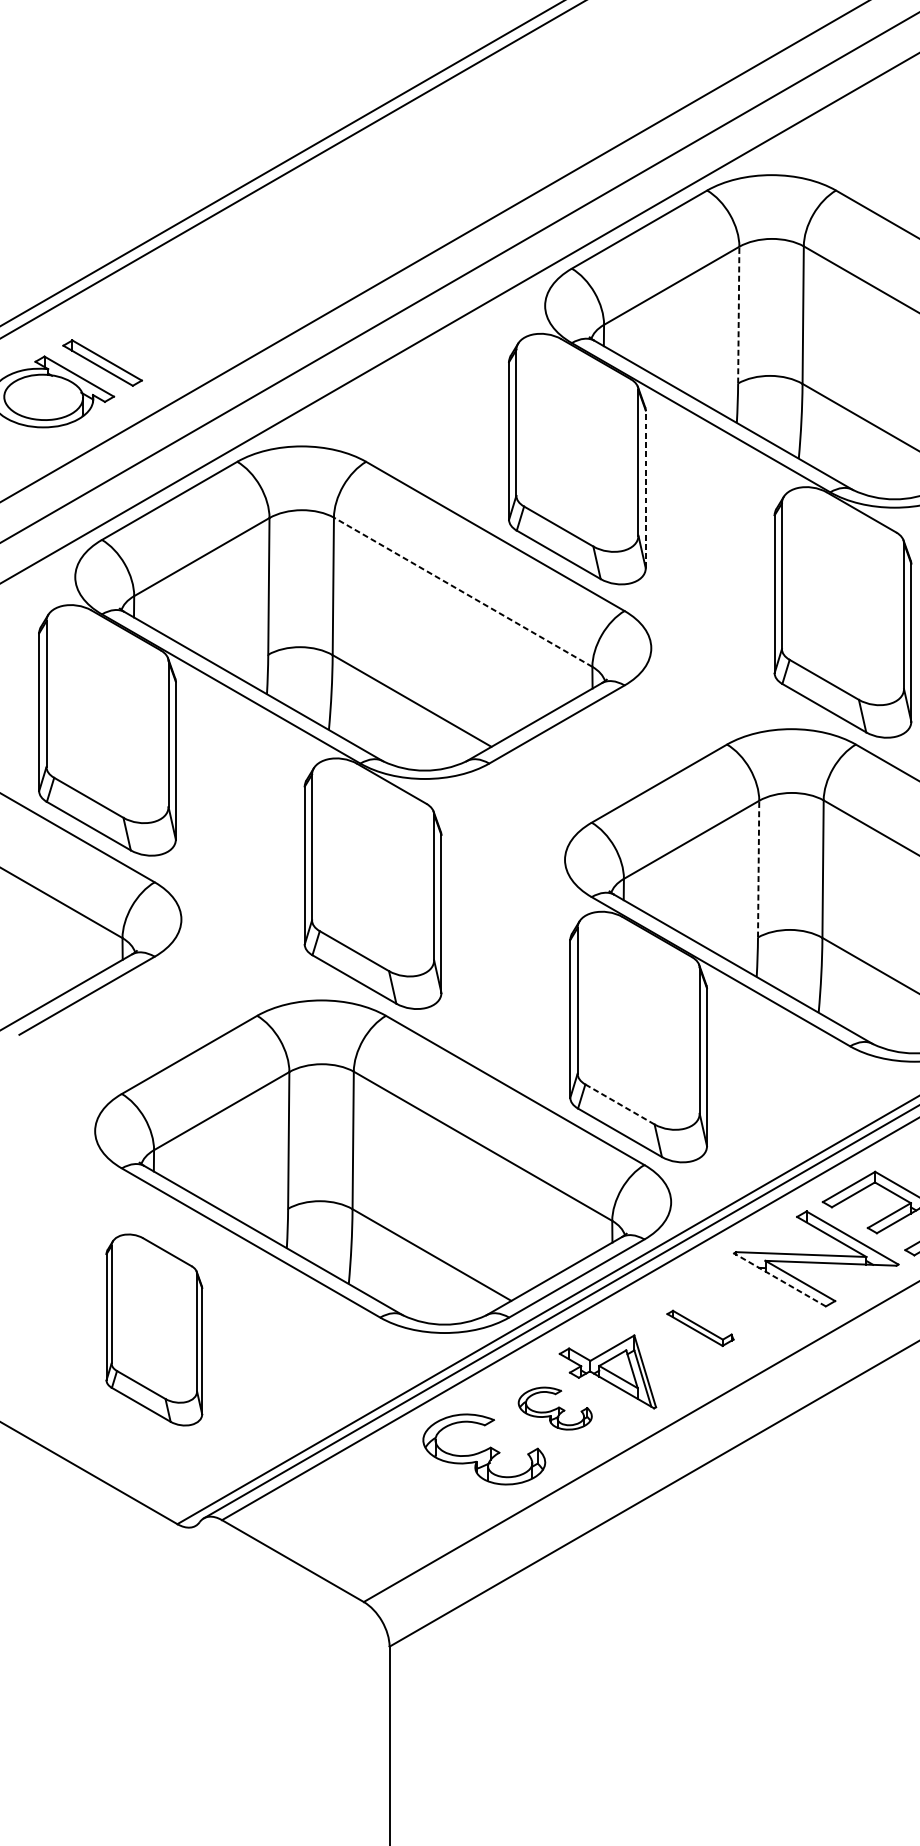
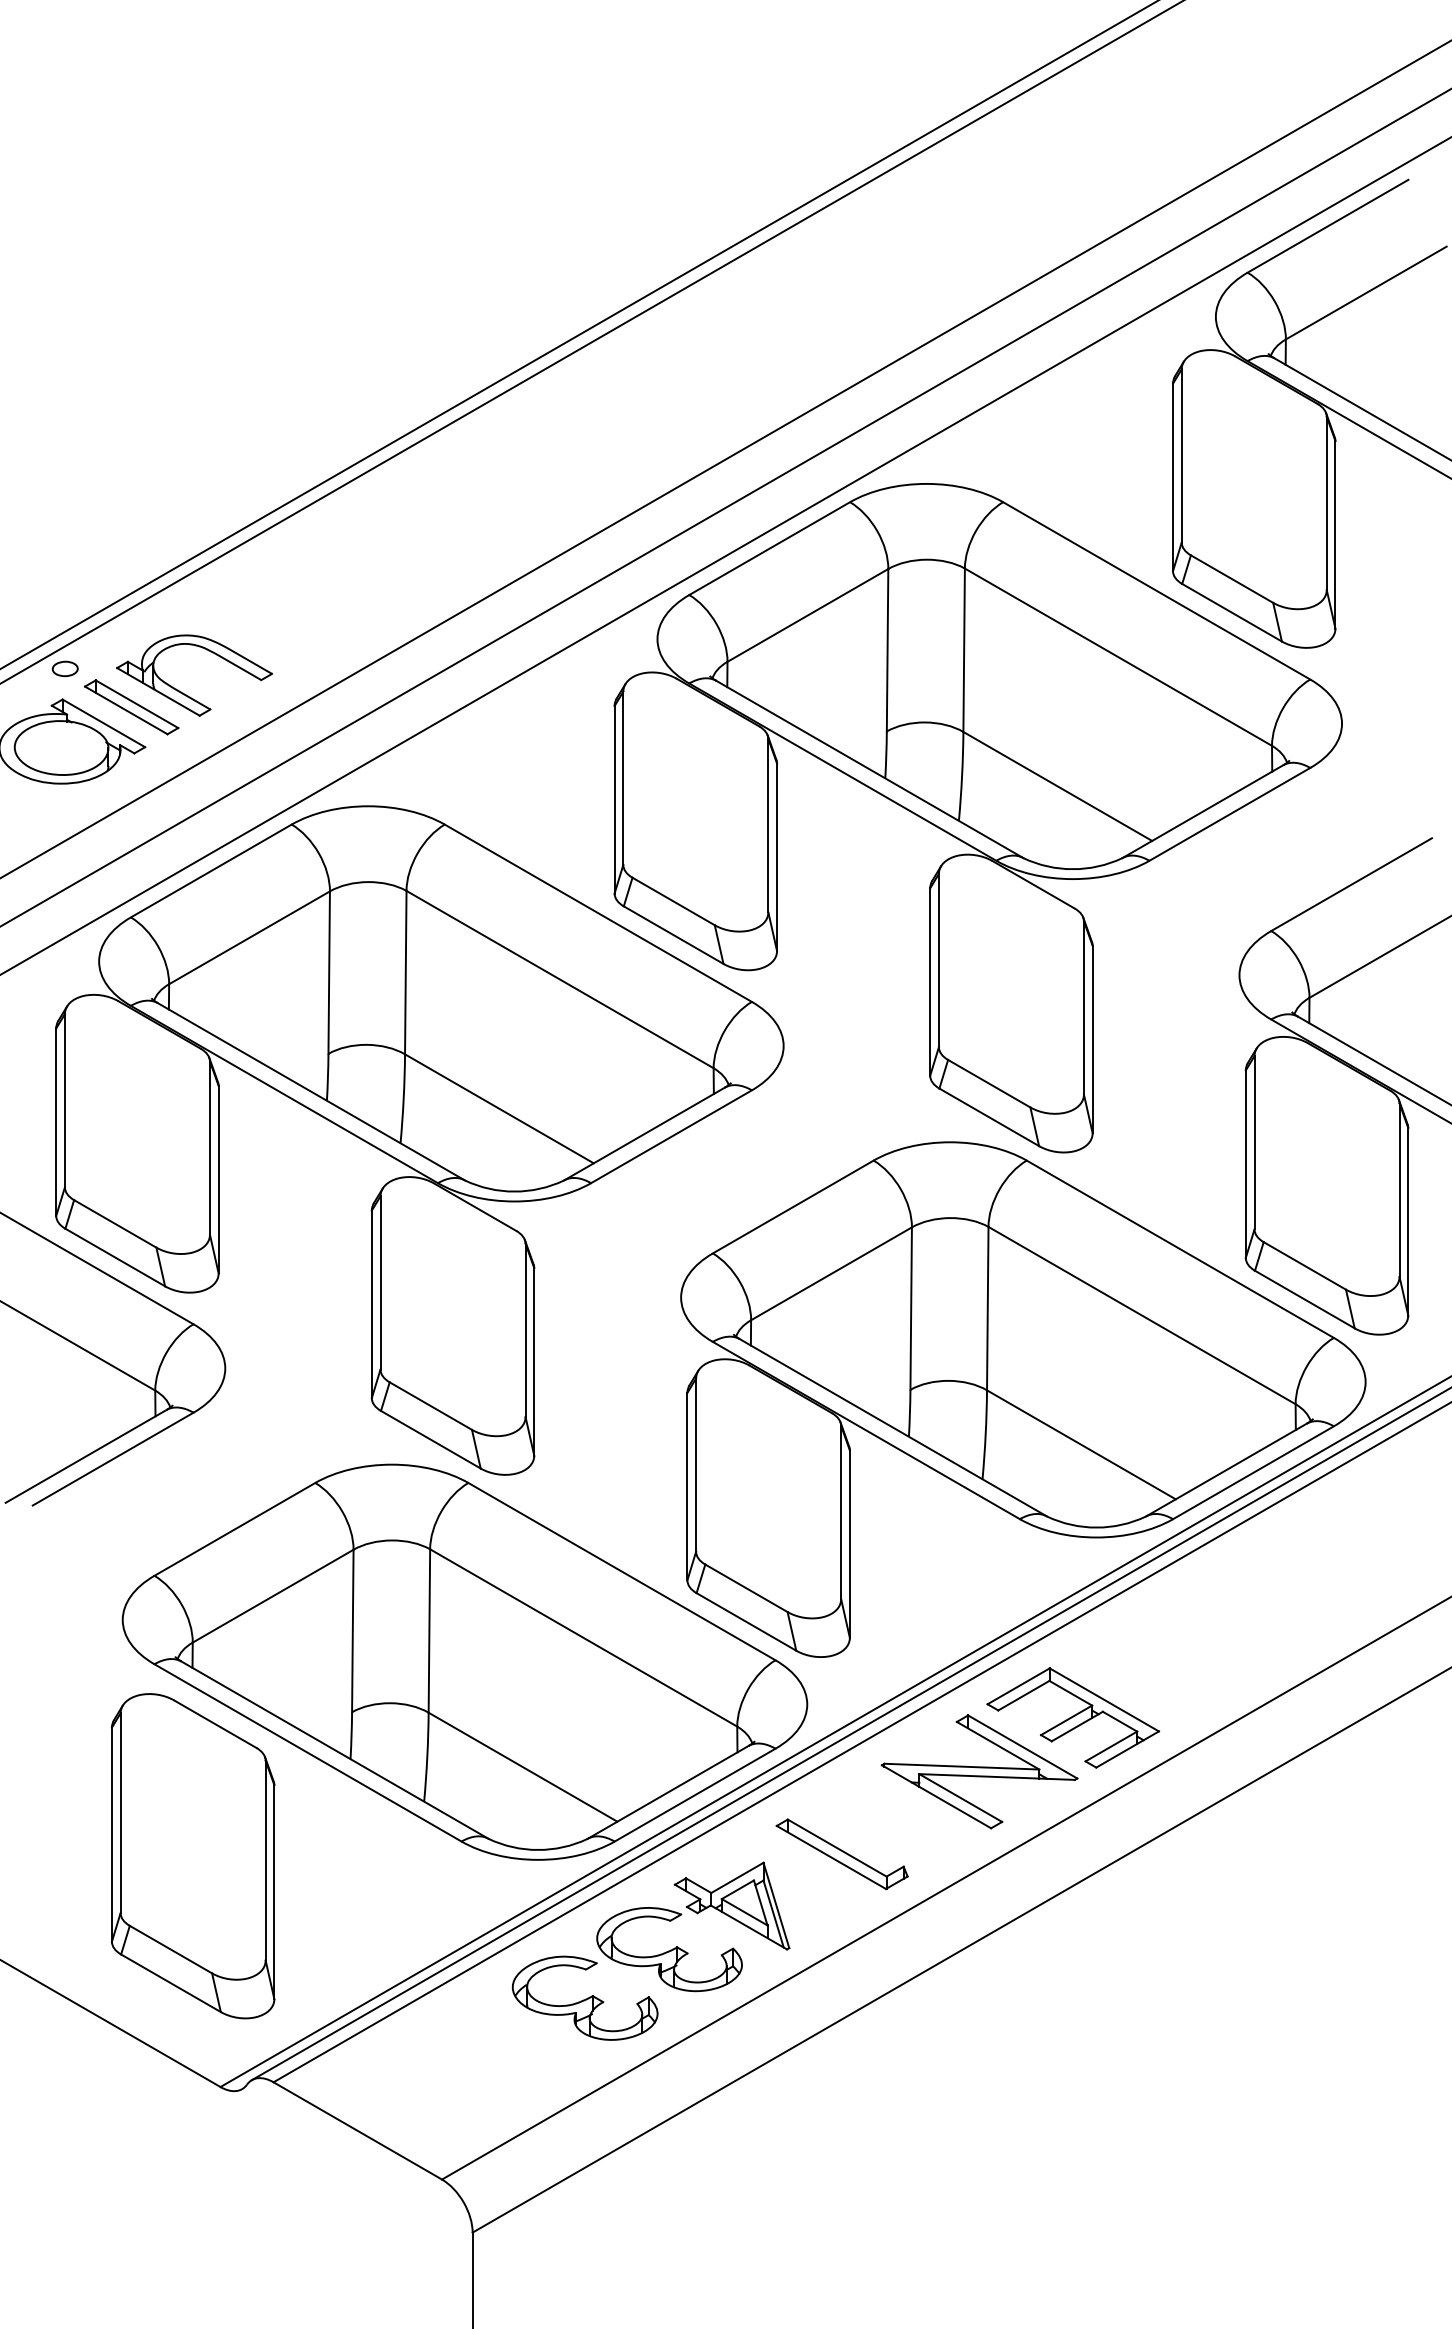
line: (738, 314) -> (887, 649), dashed -> solid
part: (46, 330) -> (64, 668), added
part: (146, 350) -> (183, 692), added
line: (646, 489) -> (777, 857), dashed -> solid
line: (462, 592) -> (559, 979), dashed -> solid
line: (758, 869) -> (911, 1308), dashed -> solid
line: (620, 1104) -> (746, 1588), dashed -> solid
line: (779, 1279) -> (936, 1796), dashed -> solid
part: (699, 1328) -> (841, 1854), size x1.67
part: (153, 1330) -> (192, 1856), size x1.43
part: (555, 1408) -> (669, 1949), size x1.67

